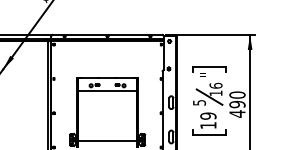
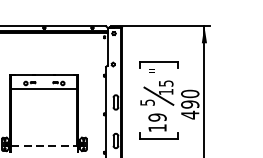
text: (215, 85) -> (165, 83), 16 -> 15
line: (108, 141) -> (45, 146), solid -> dashed

